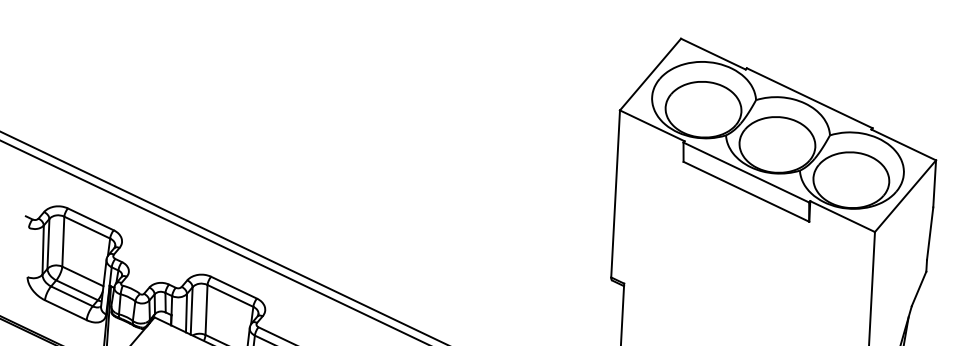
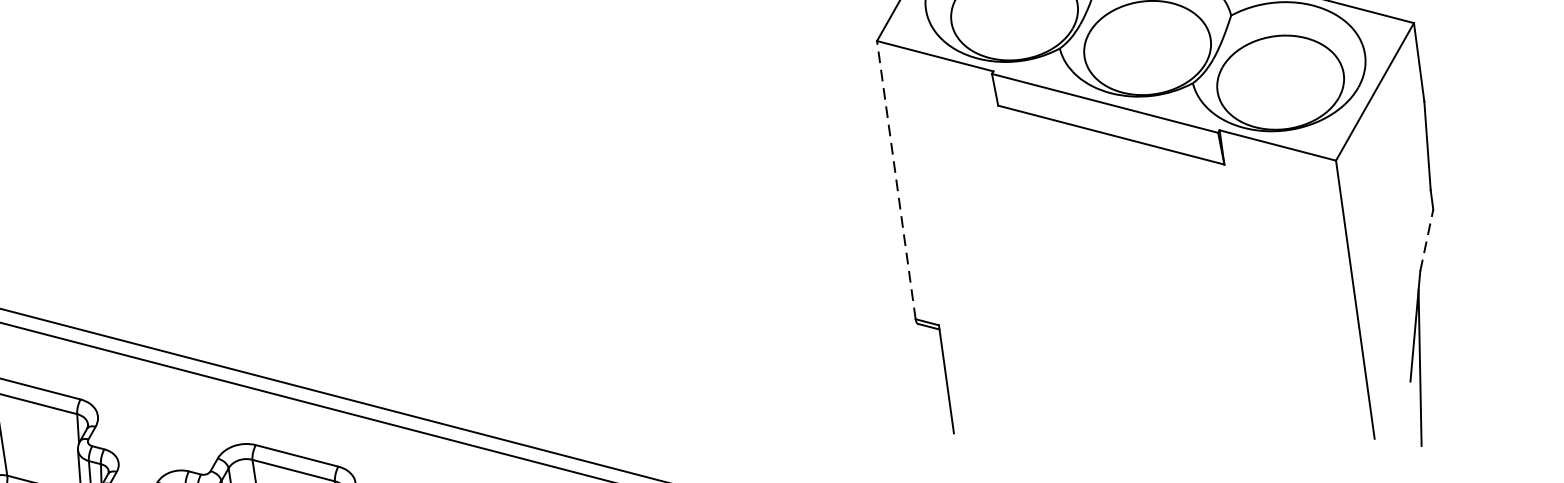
line: (615, 193) -> (896, 179), solid -> dashed
line: (919, 288) -> (1427, 239), solid -> dashed

